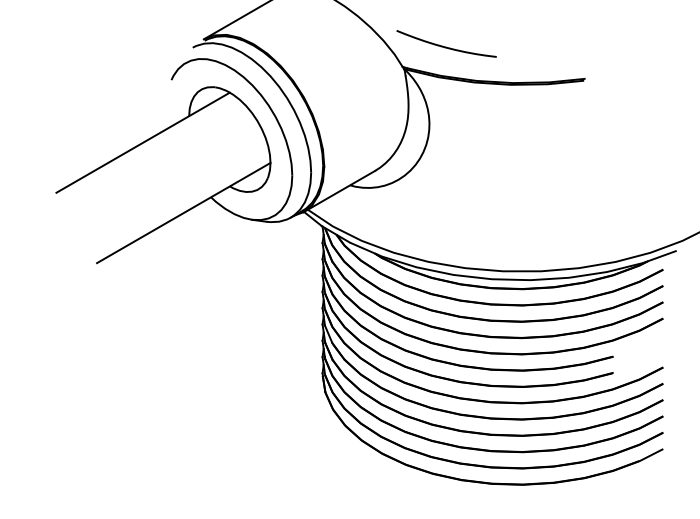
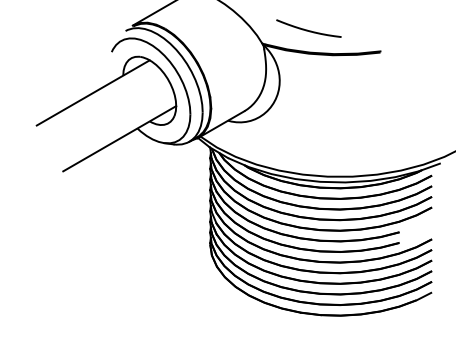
curve: (444, 45) -> (307, 29), moved

